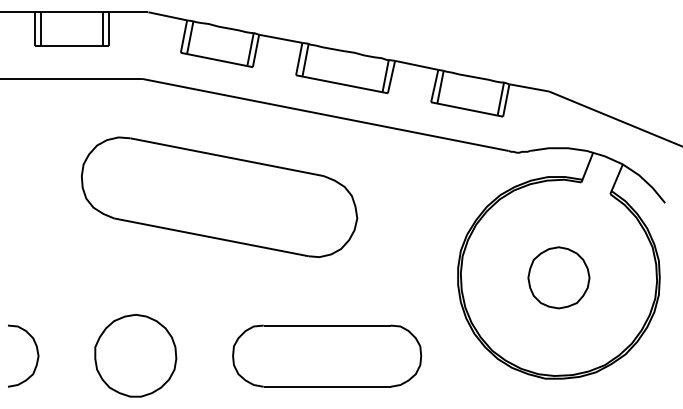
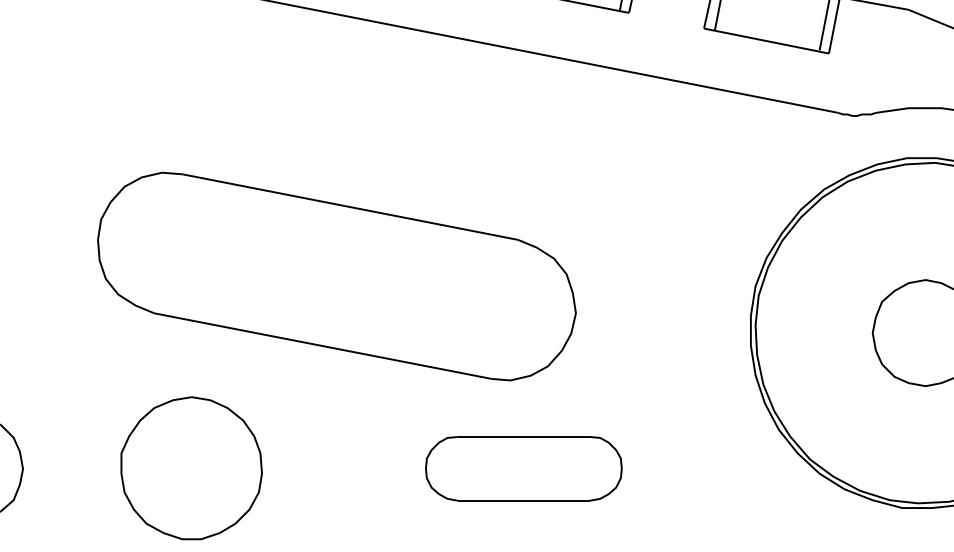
part: (219, 196) -> (336, 275), moved
part: (327, 355) -> (524, 467), size x0.6

